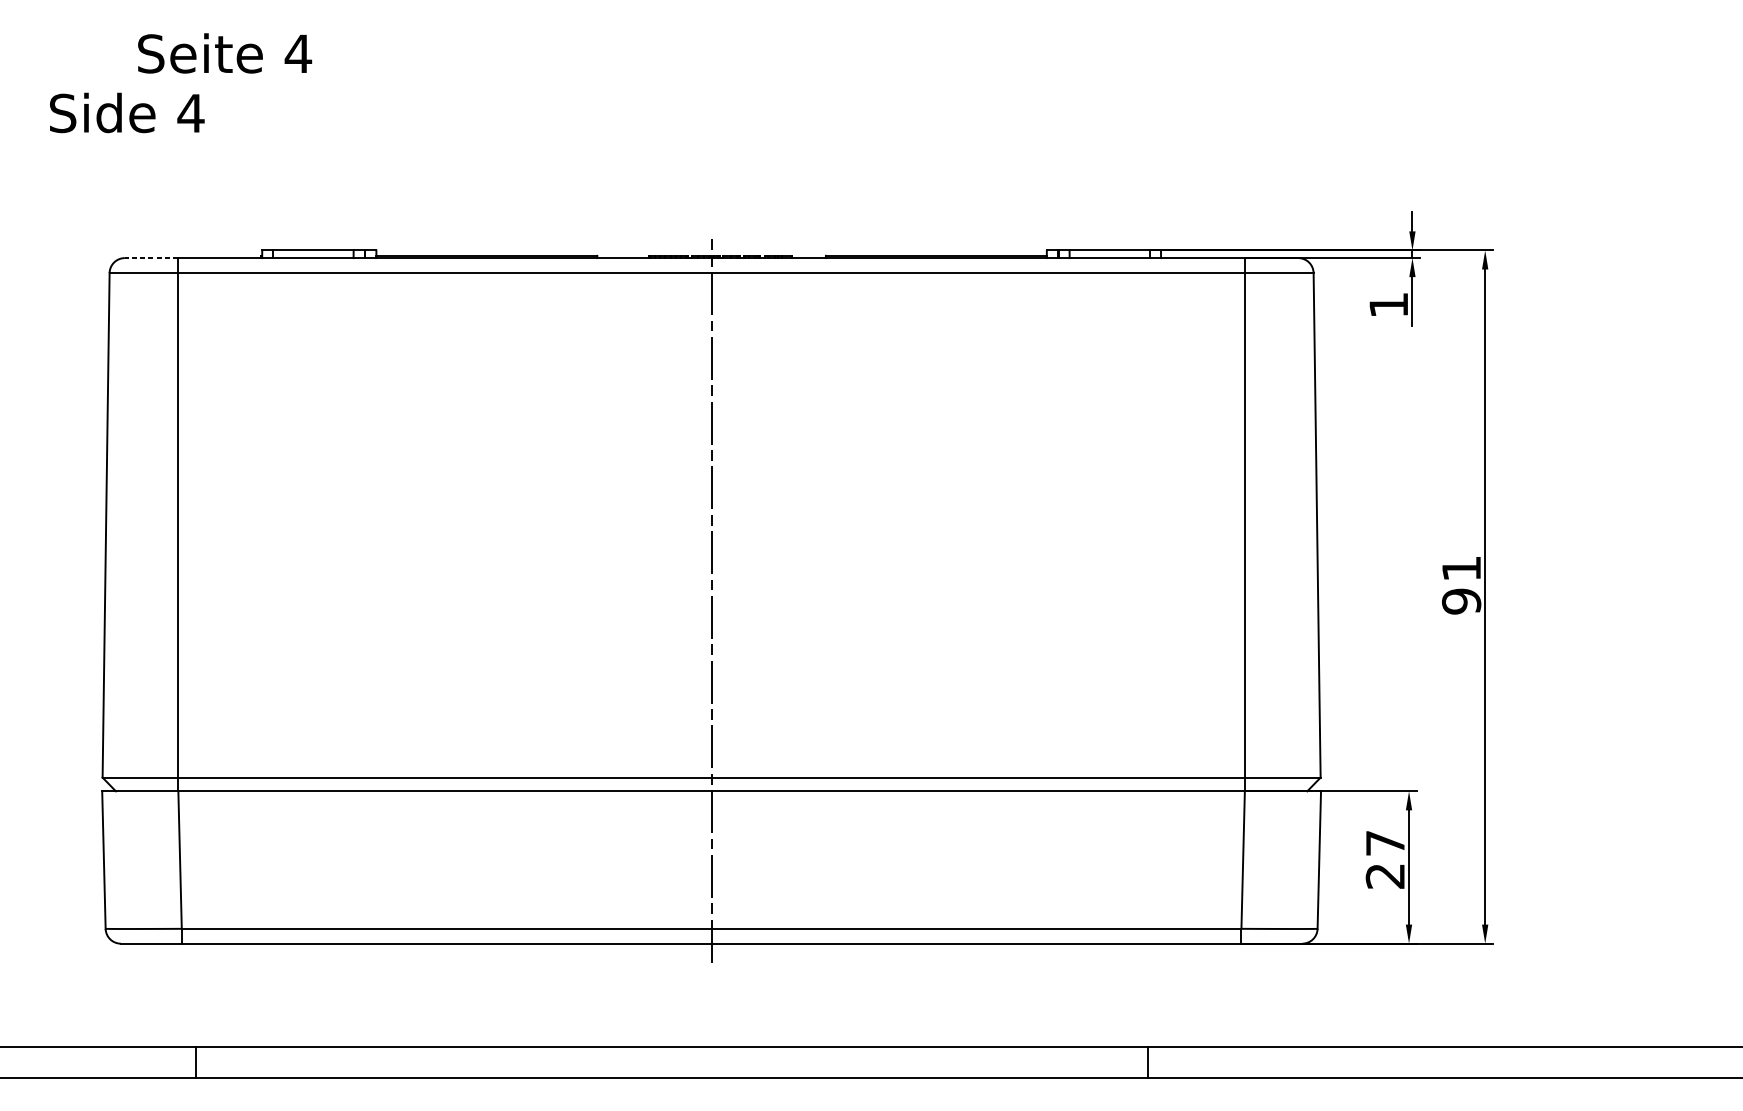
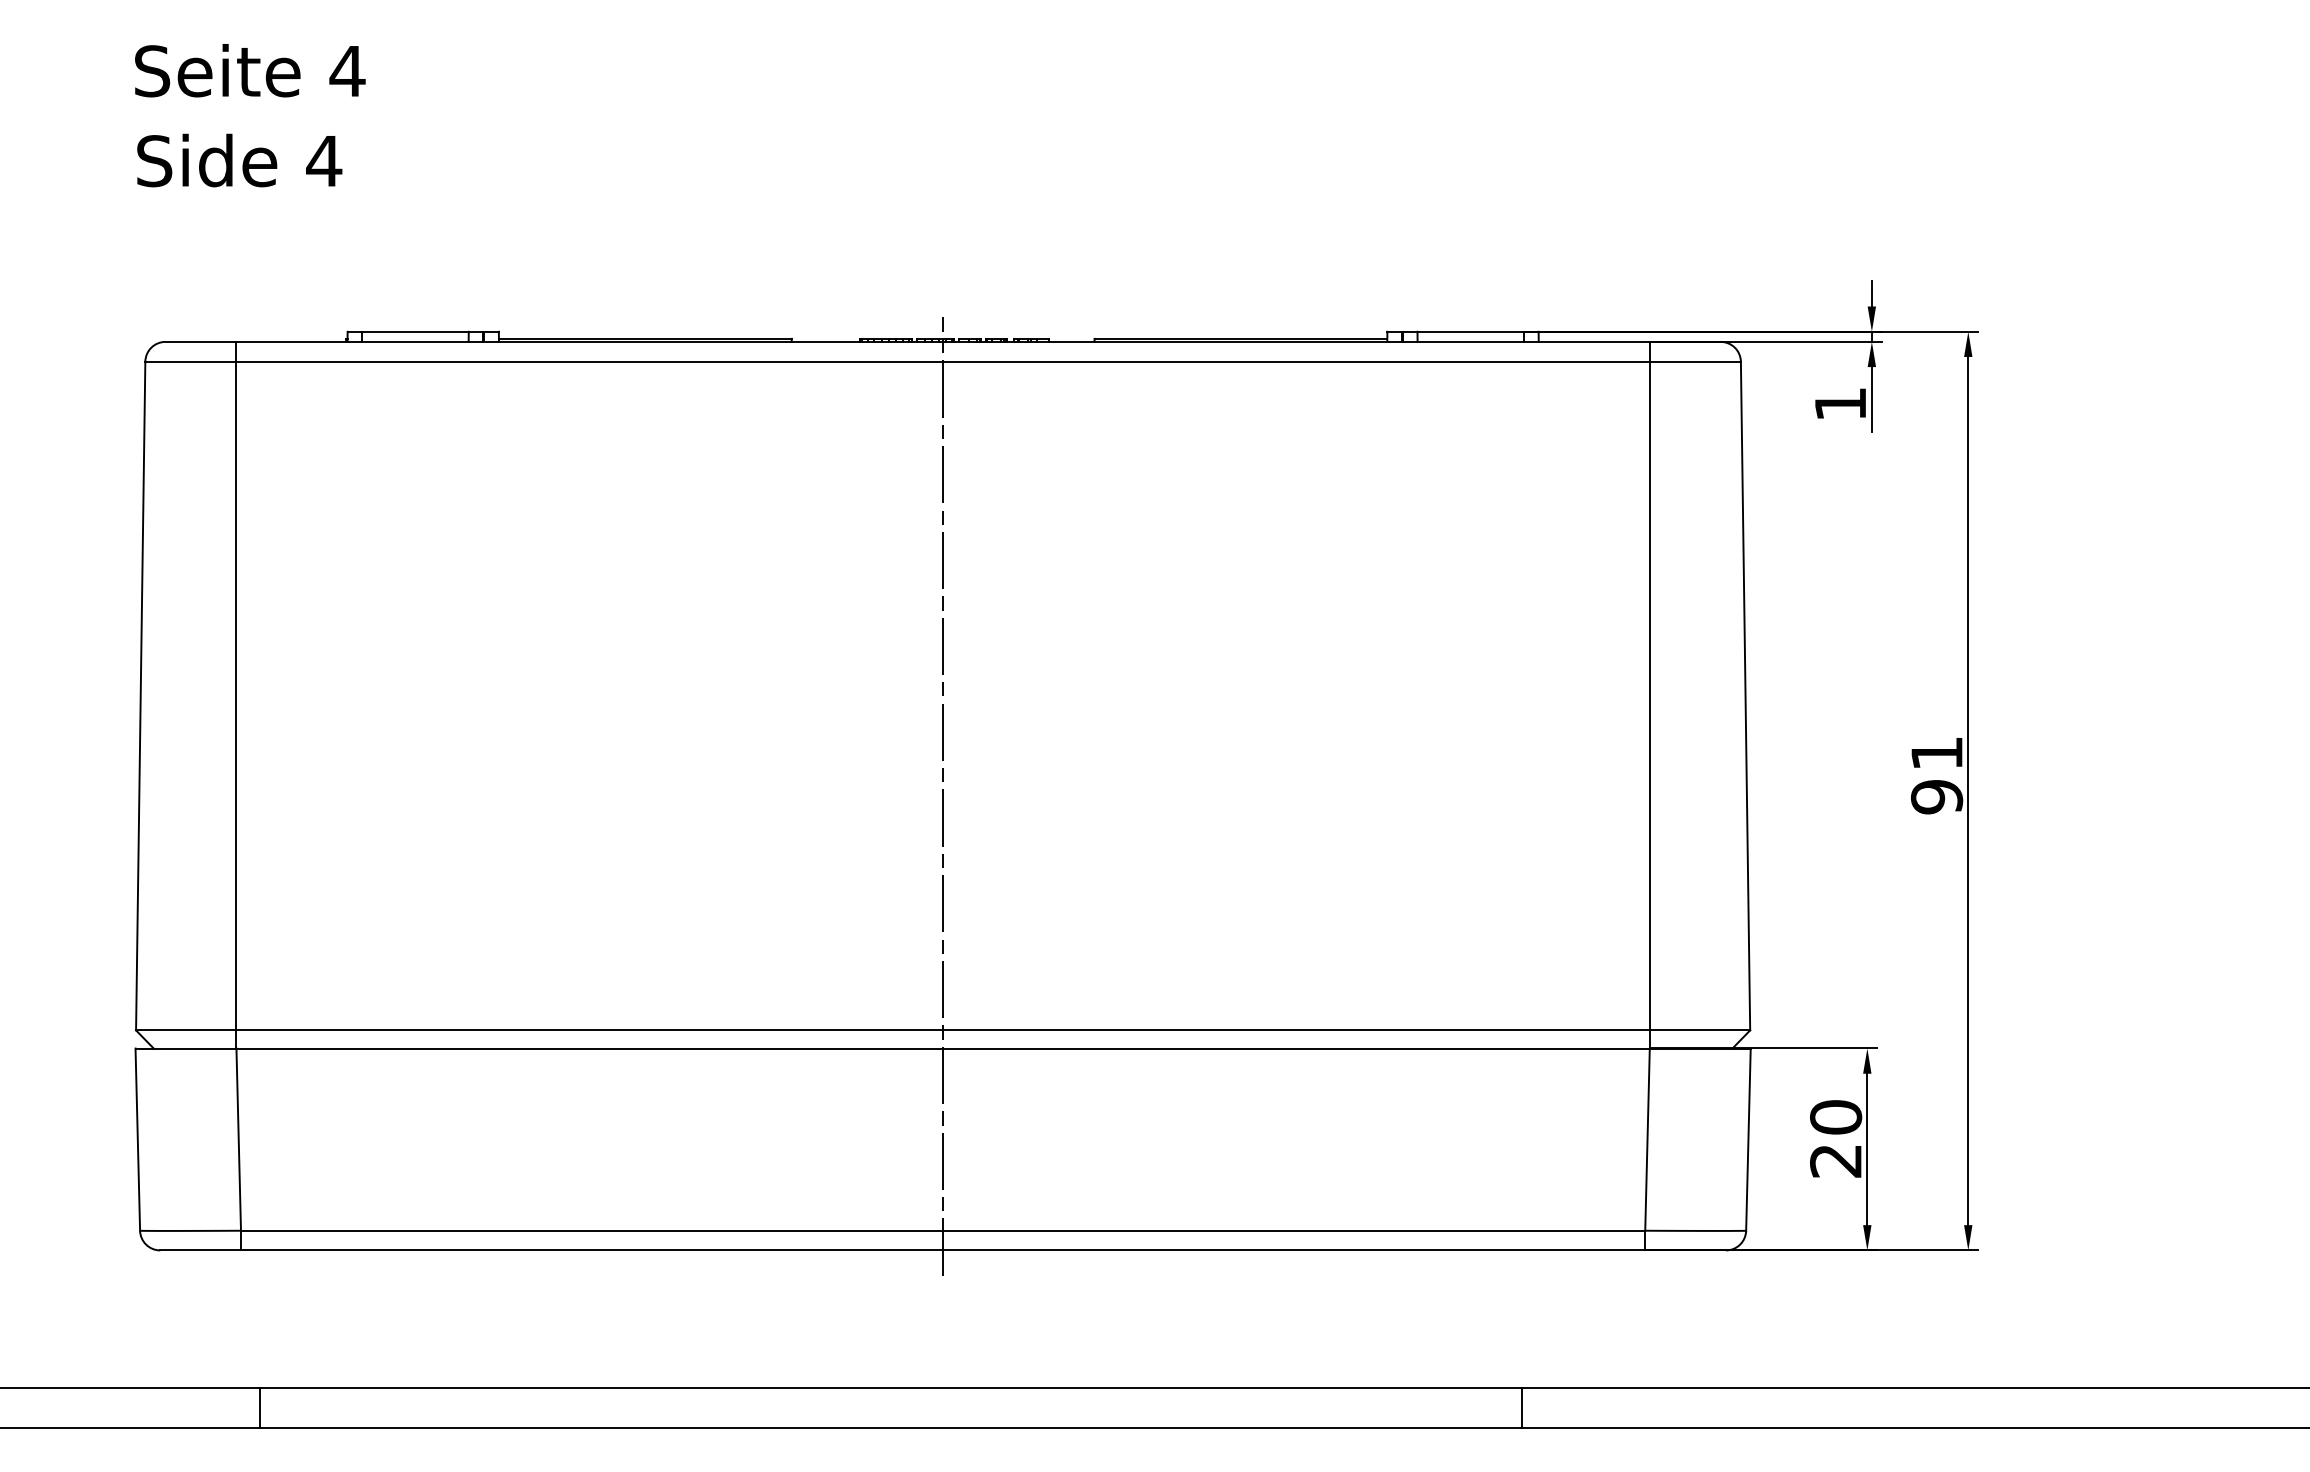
text: (225, 53) -> (250, 70), moved
text: (127, 112) -> (239, 160), moved
line: (151, 257) -> (200, 341), dashed -> solid
text: (1385, 843) -> (1836, 1117), 27 -> 20

